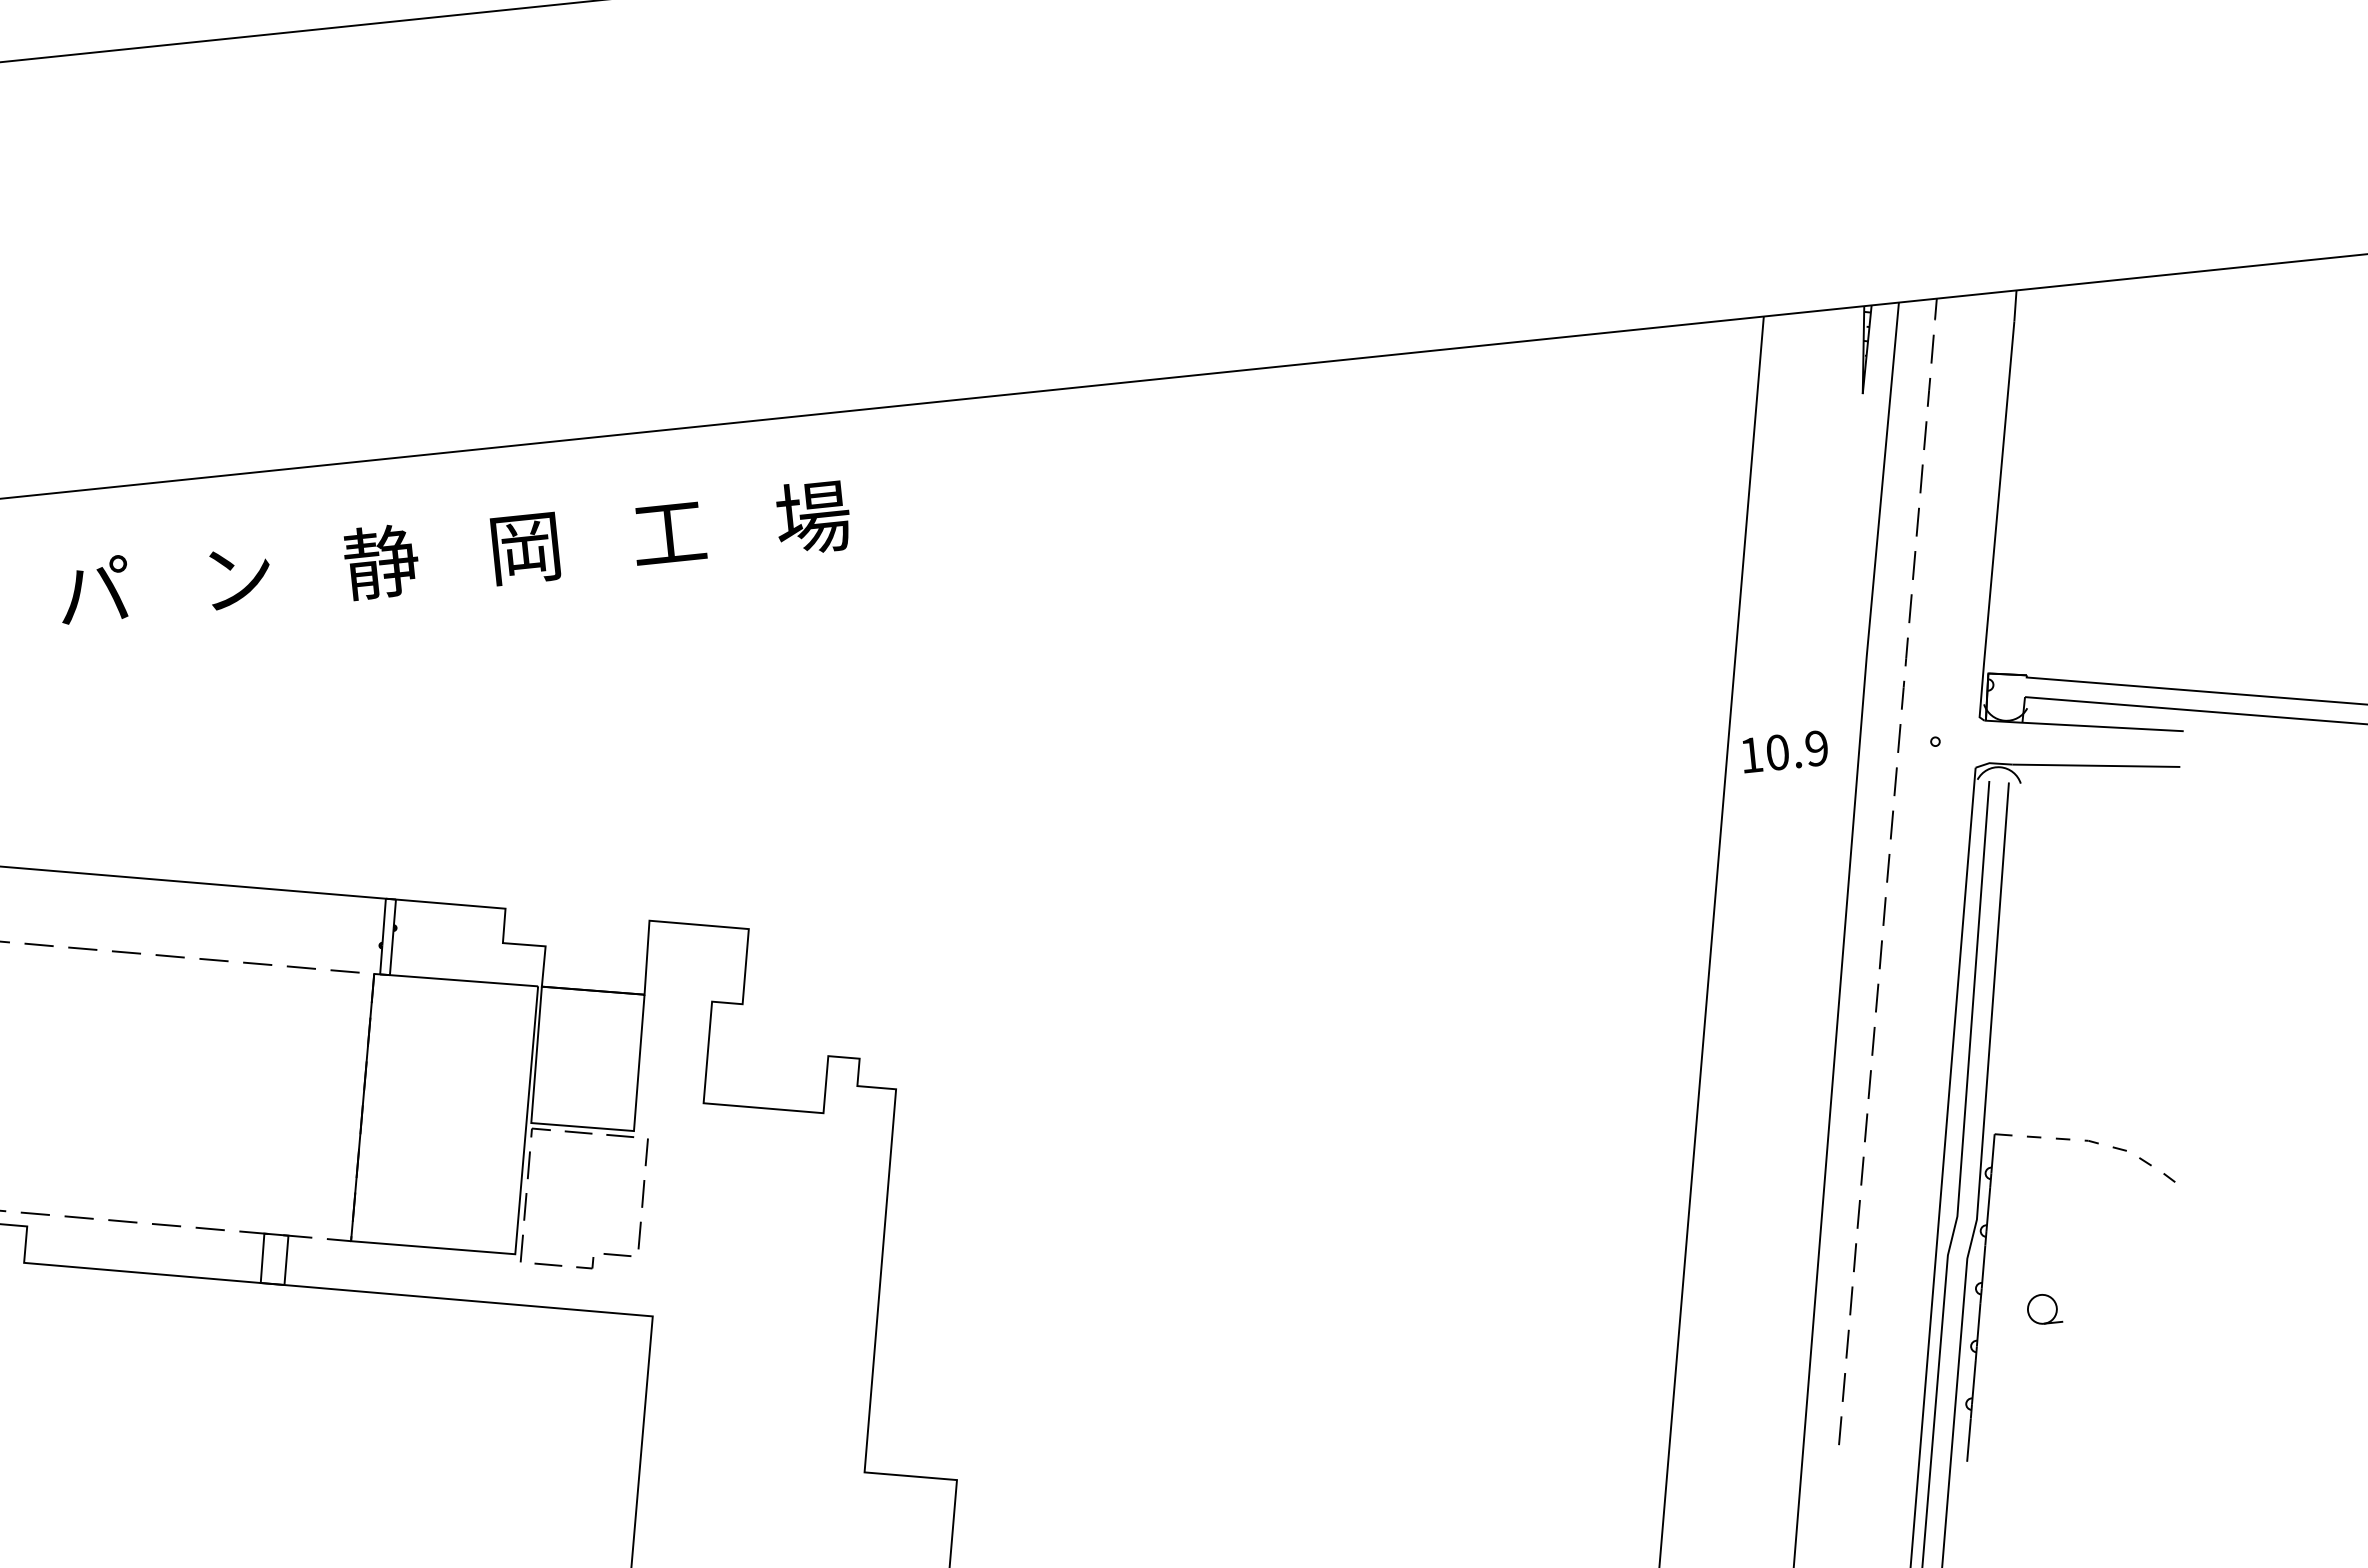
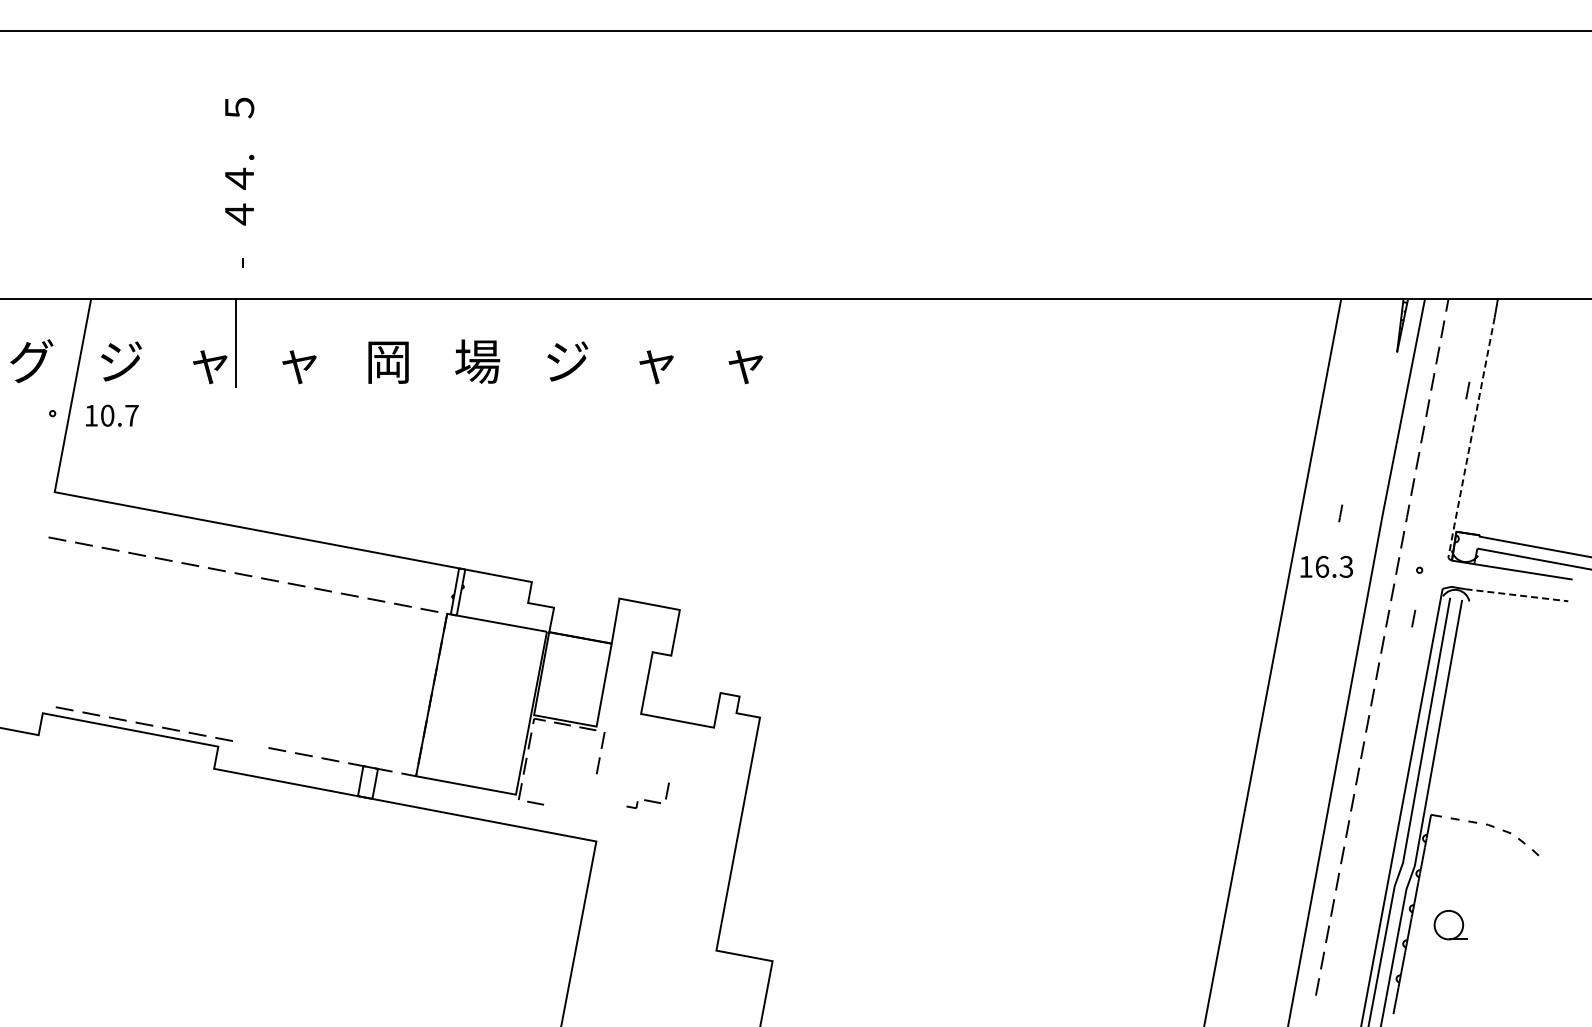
line: (1982, 443) -> (1467, 390), added
text: (813, 517) -> (745, 361), 場 -> ャ
line: (1995, 523) -> (1470, 440), solid -> dashed
text: (668, 537) -> (655, 364), 工 -> ャ
text: (526, 548) -> (567, 362), 岡 -> ジ
text: (381, 561) -> (477, 361), 静 -> 場
text: (237, 578) -> (388, 362), ン -> 岡
text: (94, 593) -> (299, 362), パ -> ャ
line: (1798, 663) -> (1340, 513), added
text: (1797, 749) -> (1334, 566), 10.9 -> 16.3
line: (2095, 766) -> (1516, 595), solid -> dashed
line: (1933, 820) -> (1413, 618), added
line: (78, 1217) -> (250, 744), removed
part: (608, 1245) -> (647, 795), moved
part: (2042, 1309) -> (1449, 925), size x1.6

